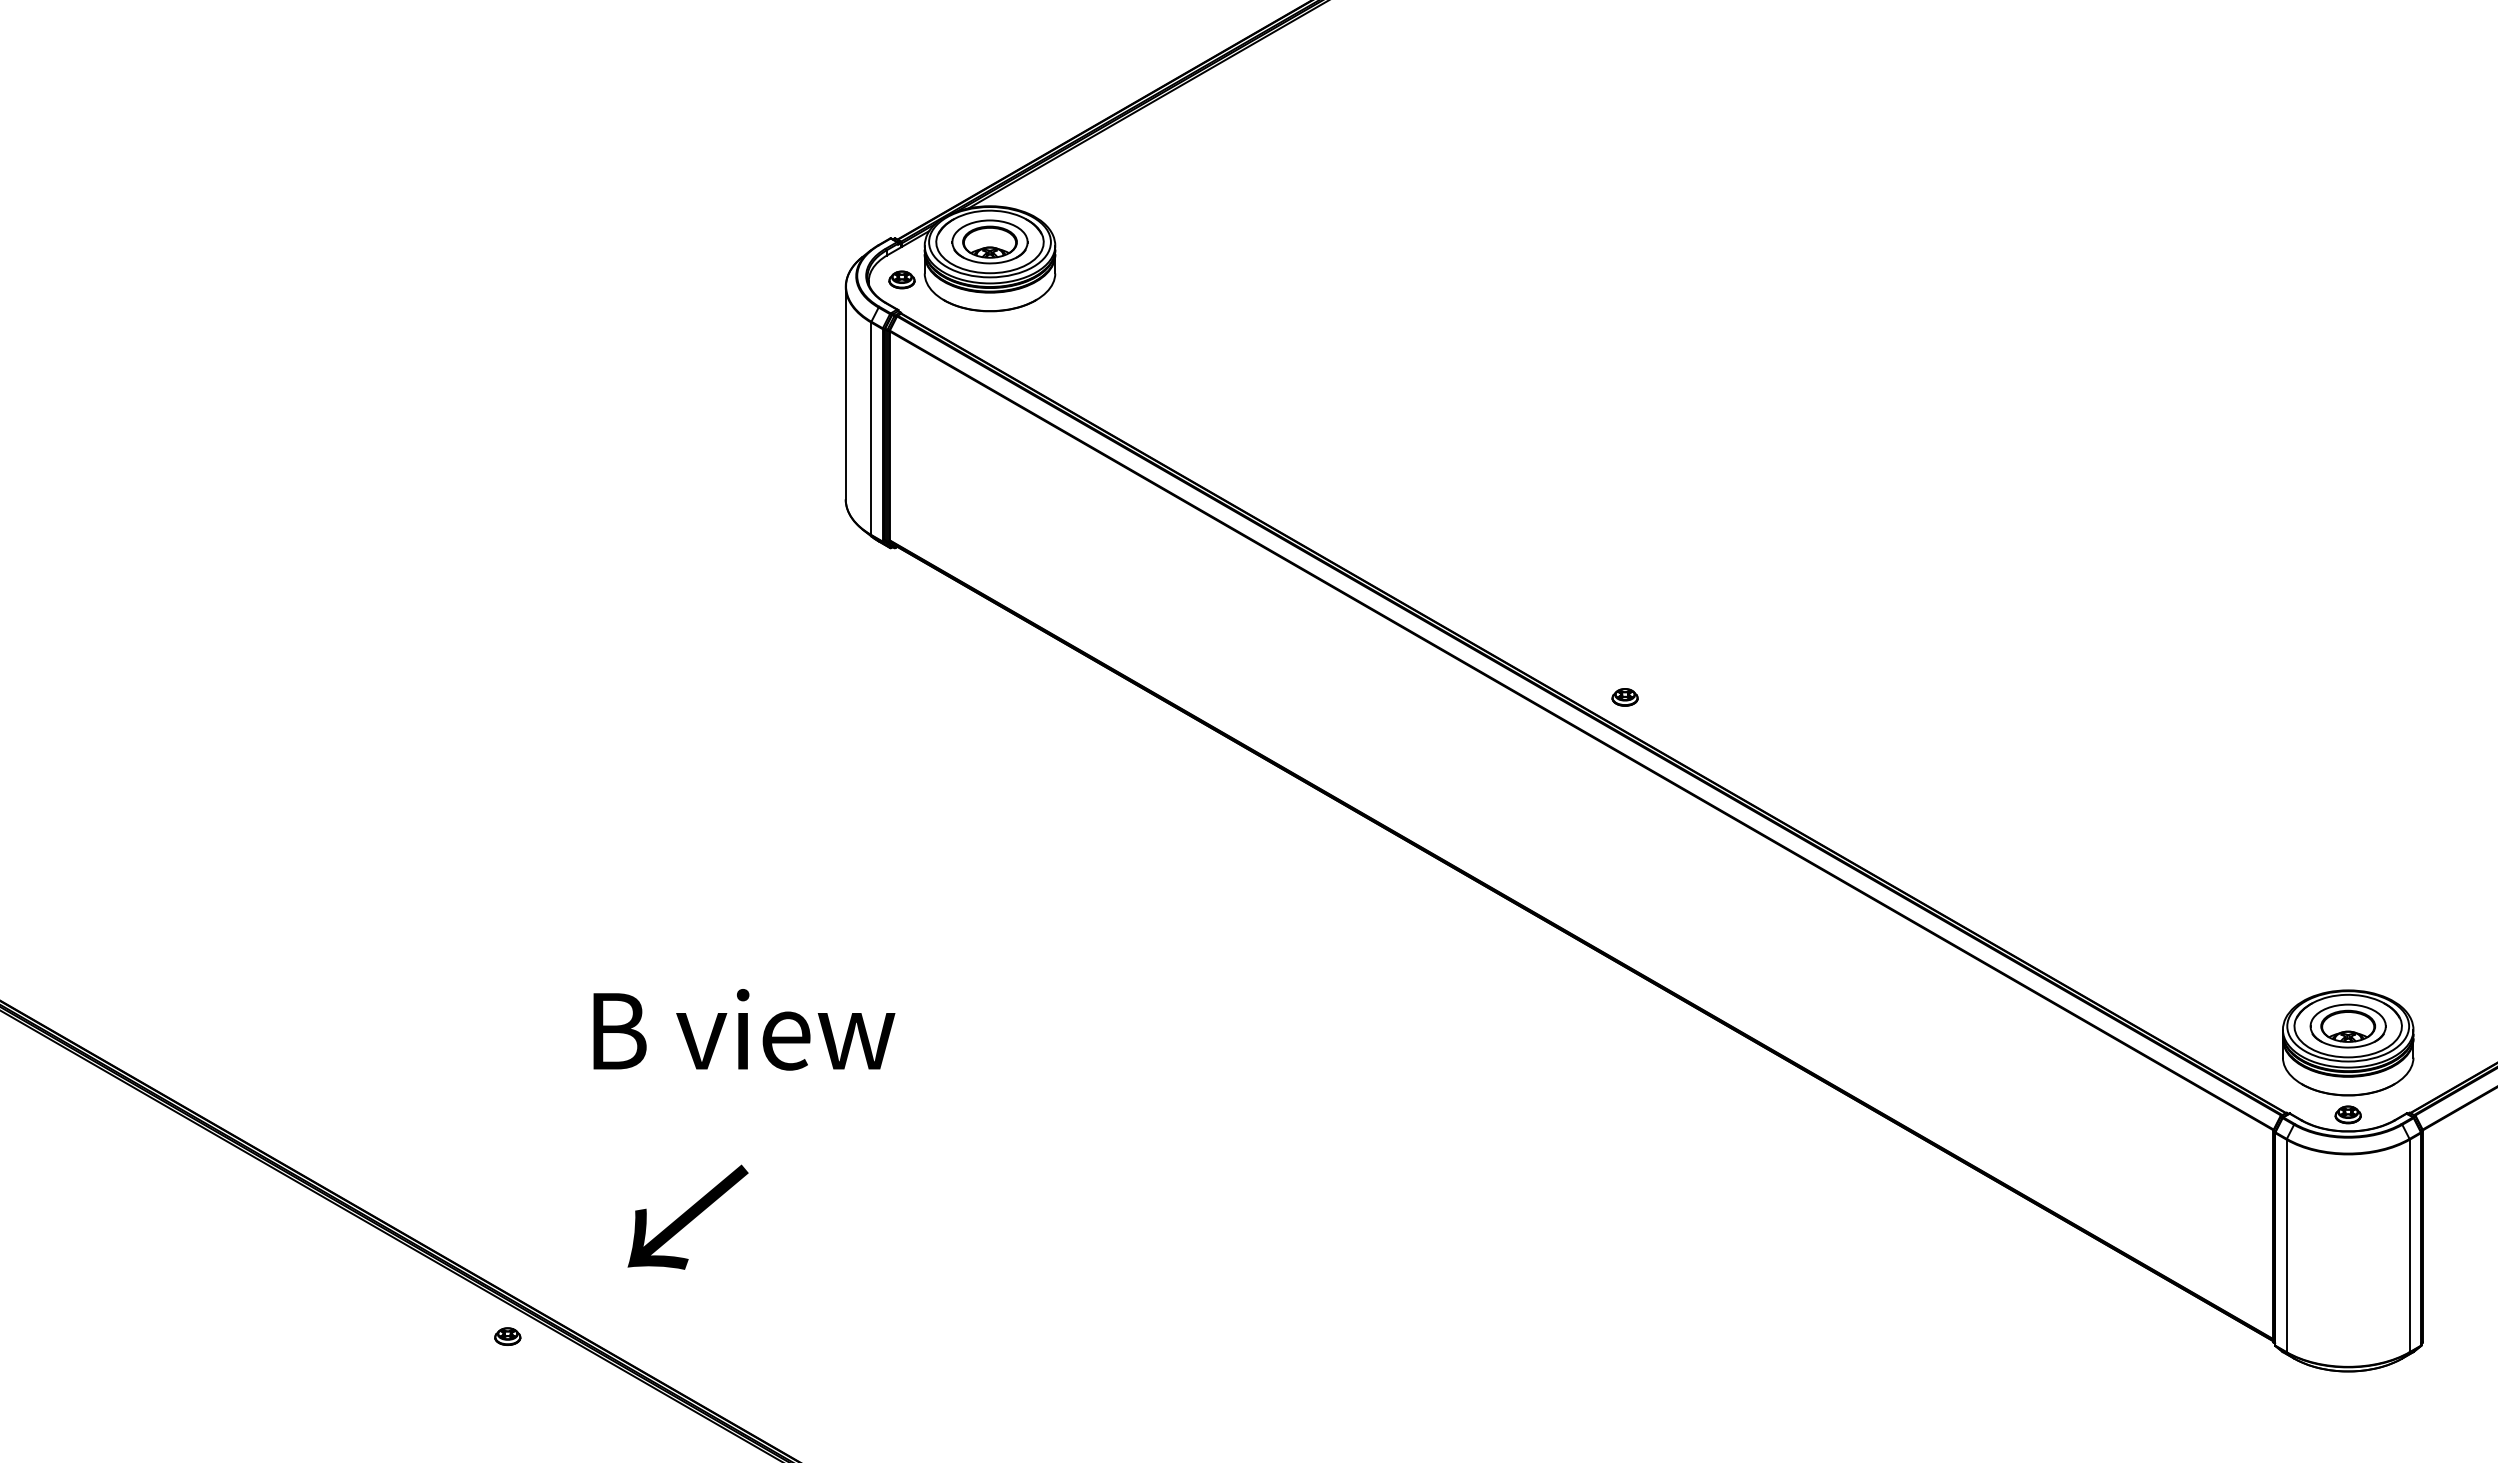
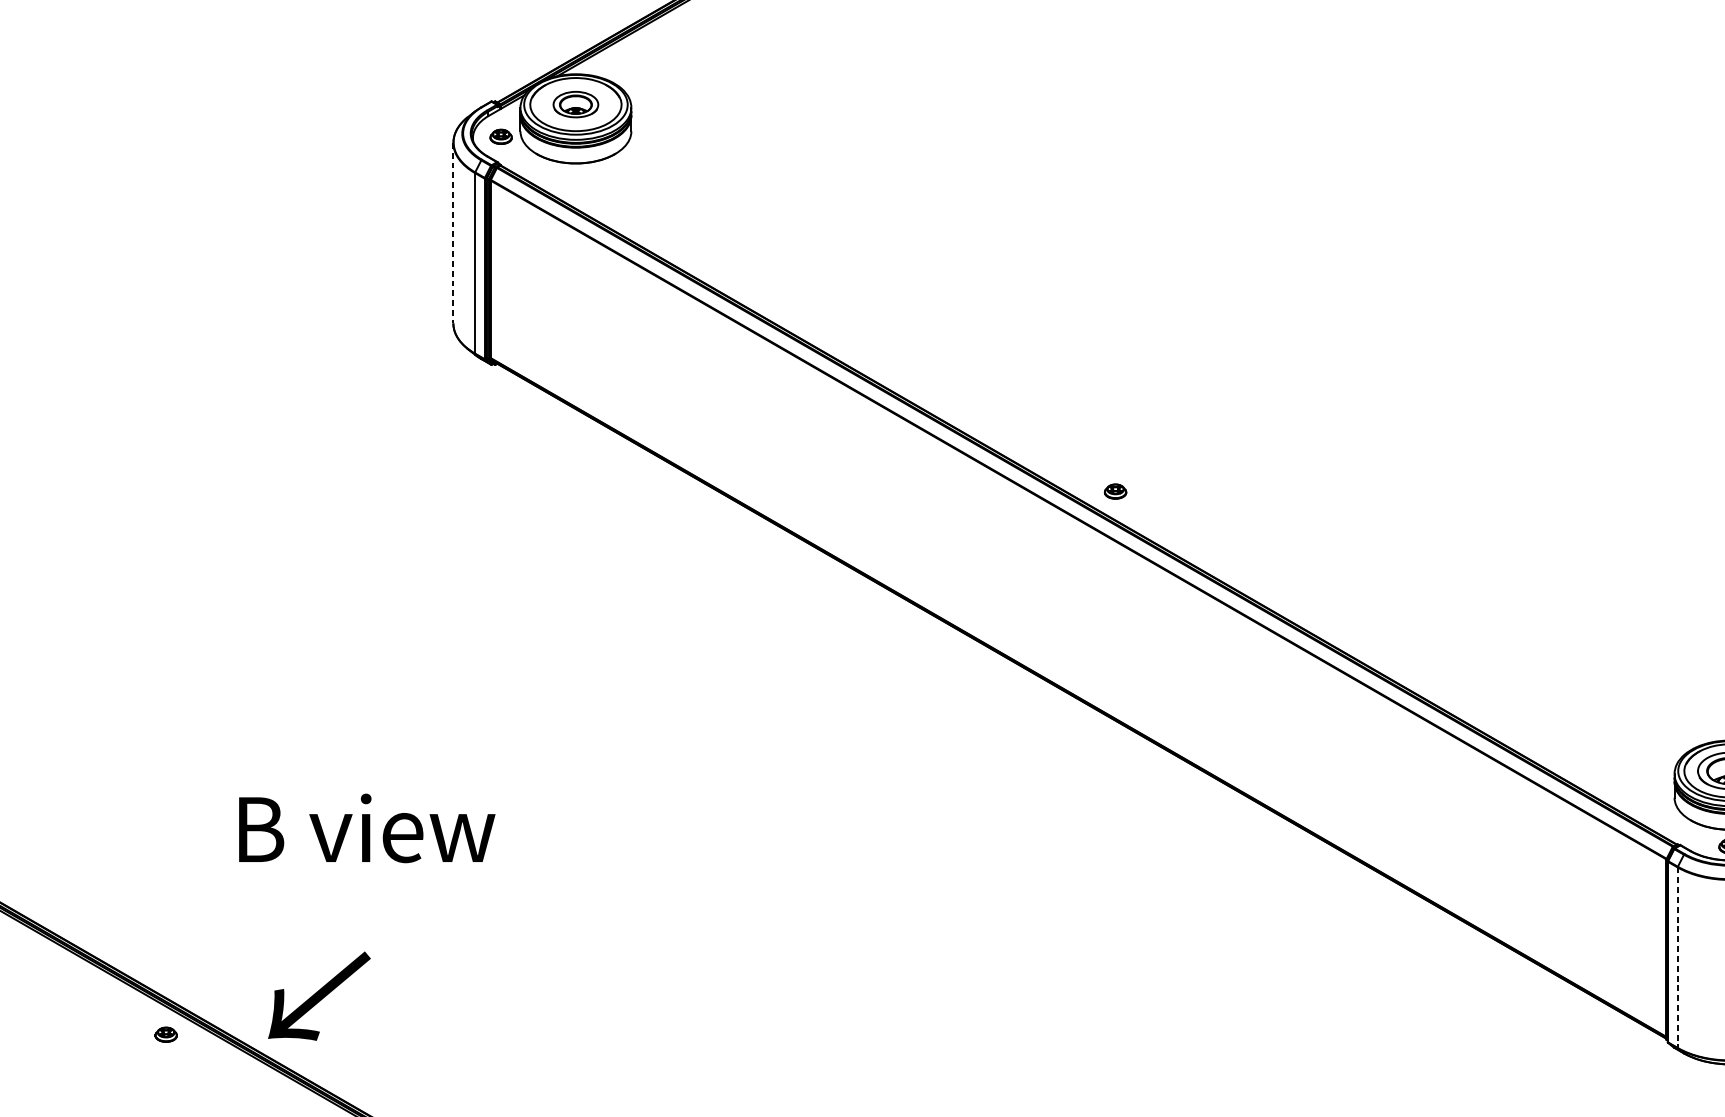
part: (989, 241) -> (575, 104), size x0.7
line: (845, 393) -> (453, 233), solid -> dashed
text: (744, 1029) -> (367, 828), moved
text: (687, 1216) -> (318, 995), moved
line: (2286, 1246) -> (1677, 958), solid -> dashed

